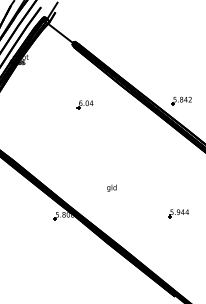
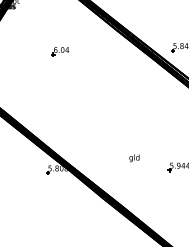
part: (84, 104) -> (59, 51), moved
text: (111, 187) -> (134, 157), moved

